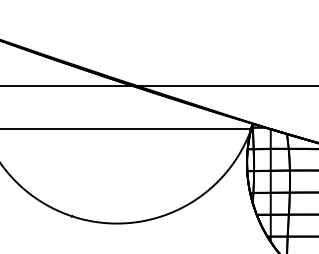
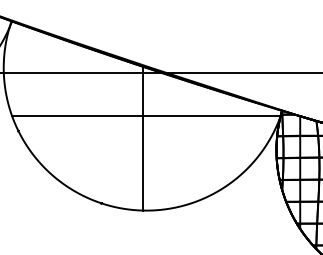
line: (114, 151) -> (143, 138), added

